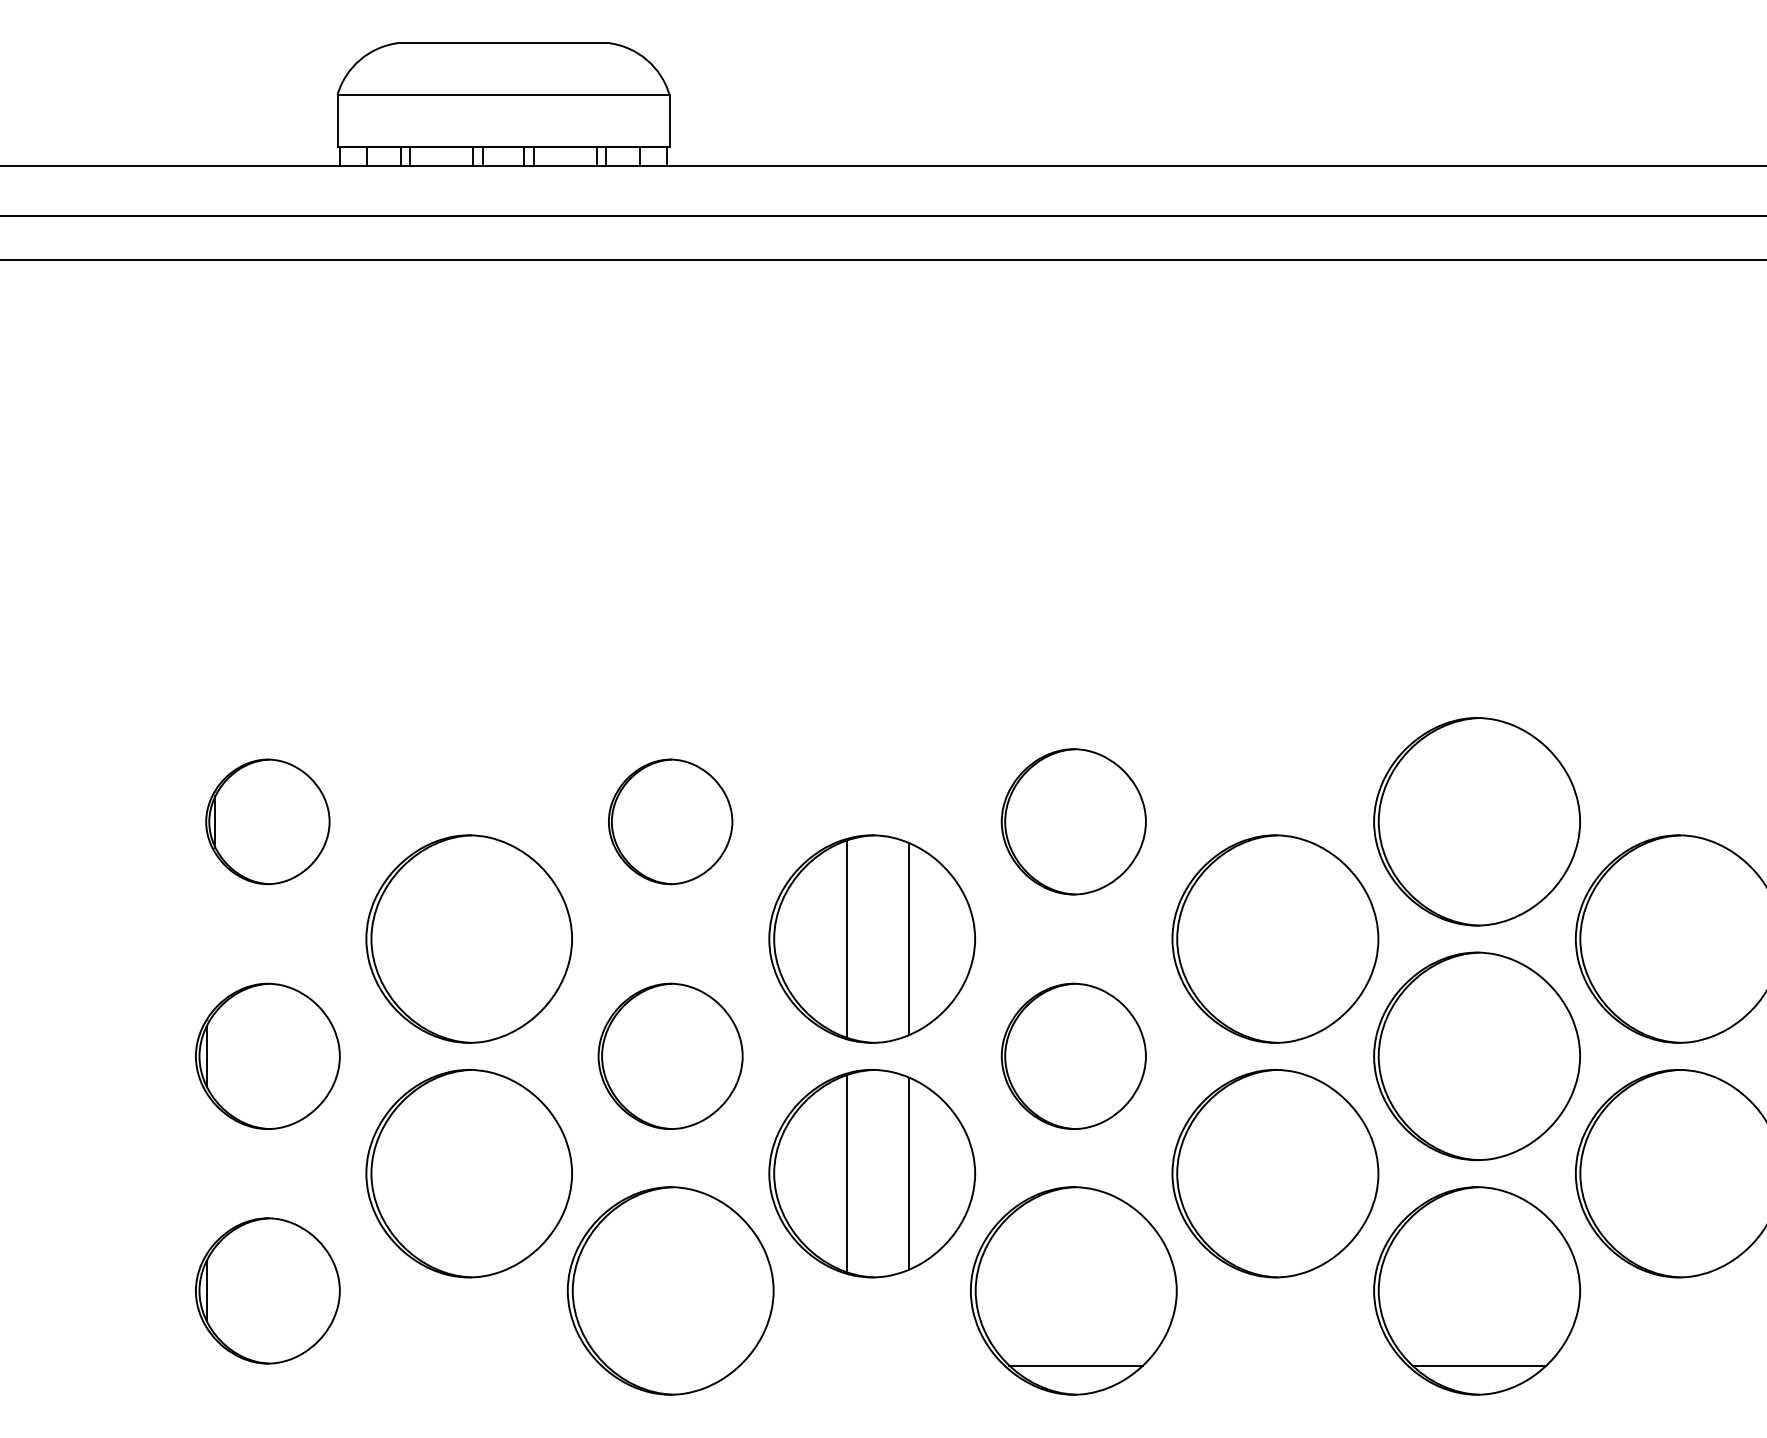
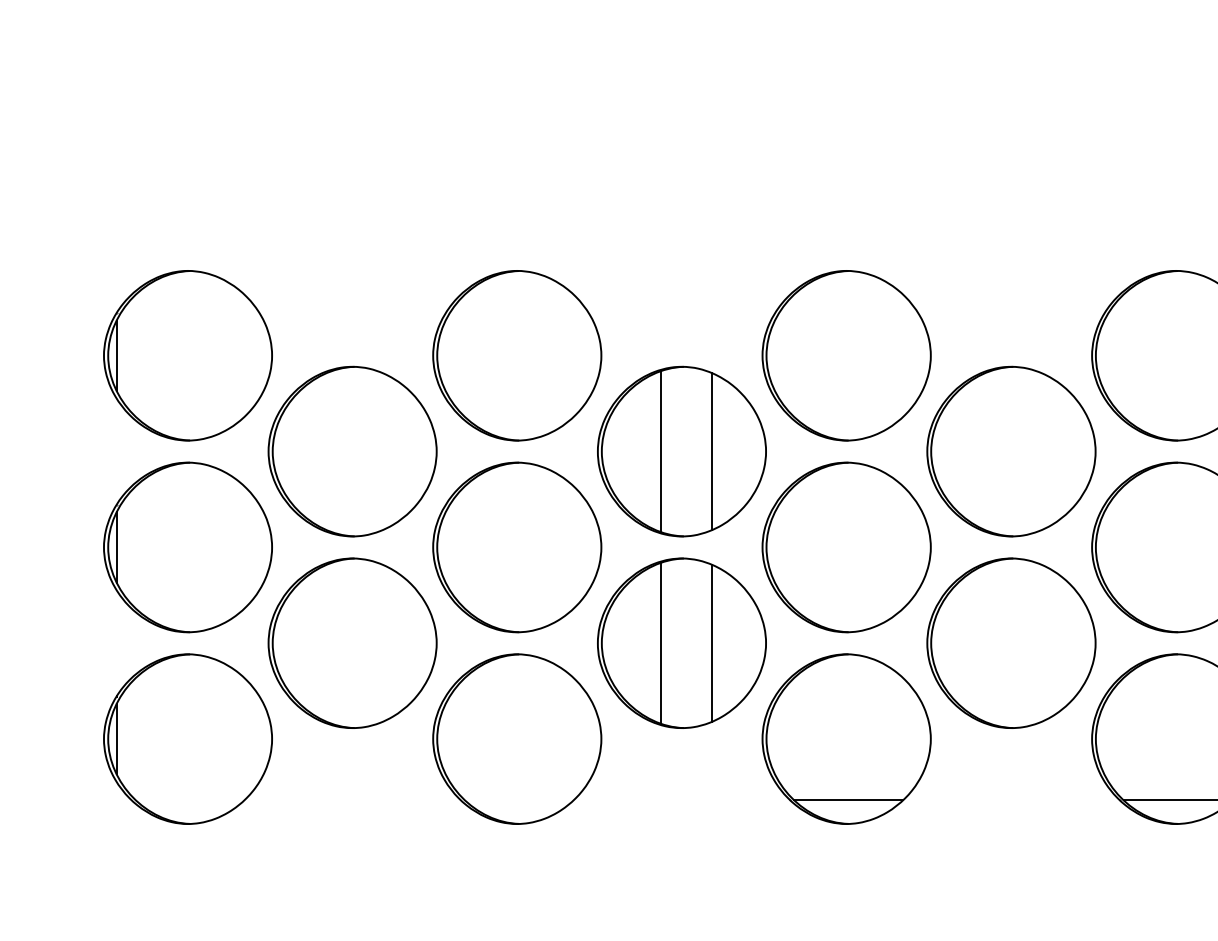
part: (267, 821) -> (187, 355), size x1.67
part: (670, 821) -> (517, 355), size x1.67
part: (1073, 821) -> (846, 355), size x1.43
part: (267, 1056) -> (187, 547), size x1.43
part: (670, 1056) -> (517, 547), size x1.43
part: (1073, 1056) -> (846, 547), size x1.43
part: (267, 1290) -> (187, 738), size x1.43

